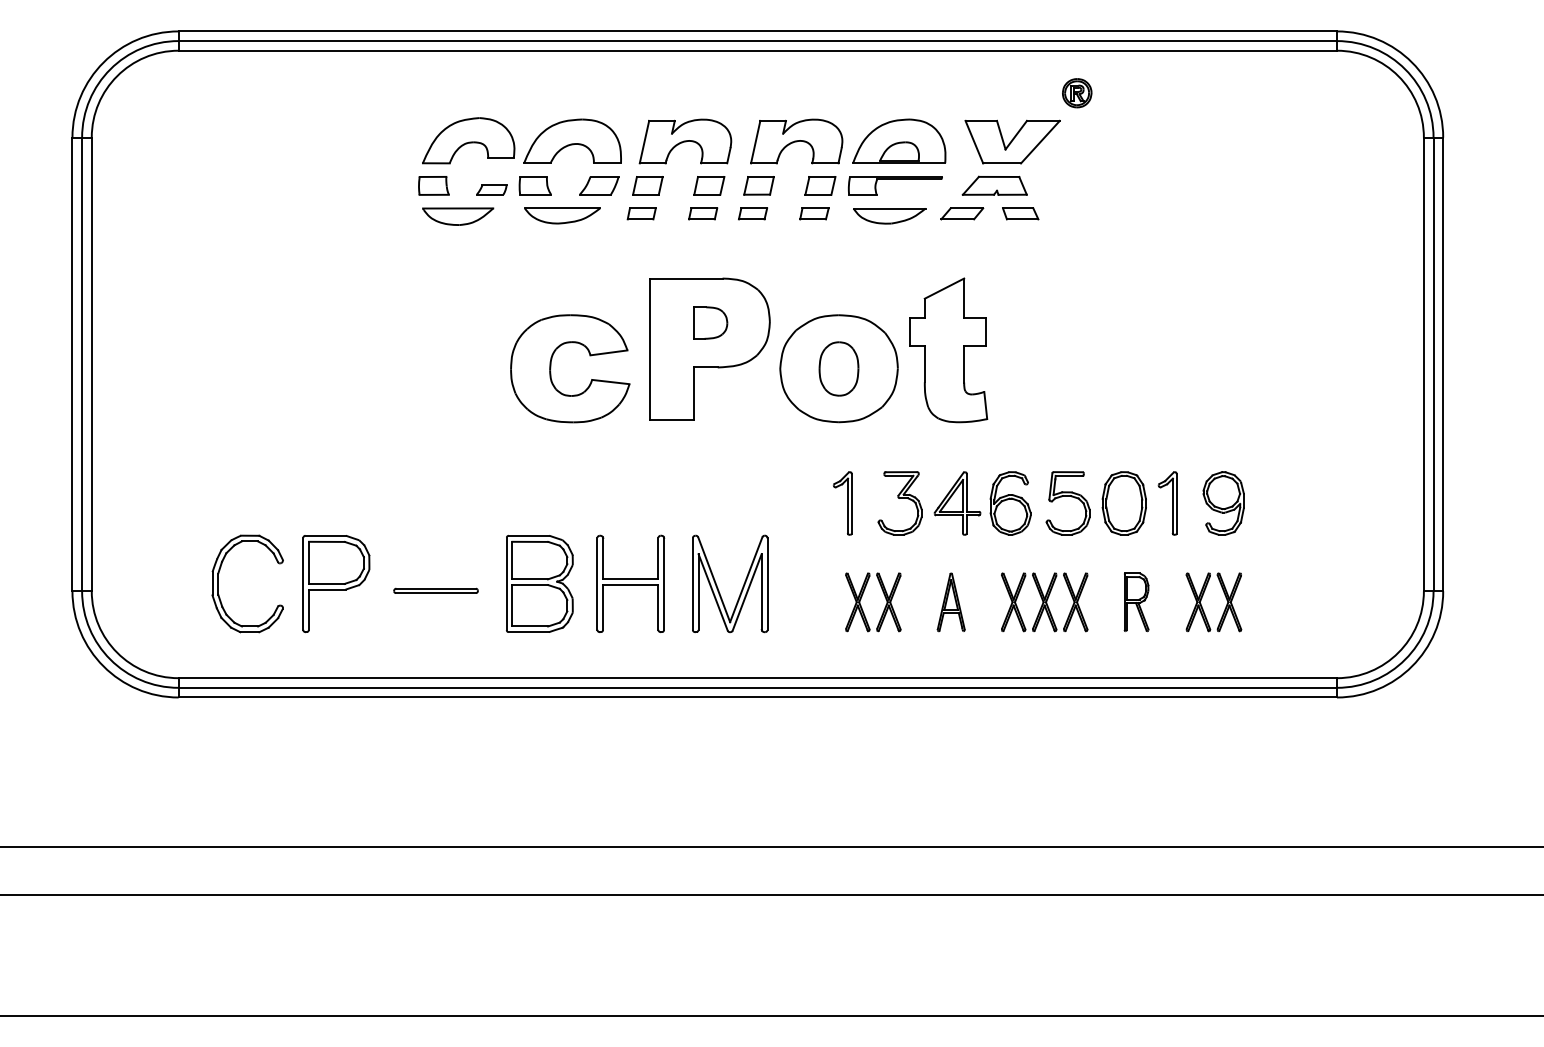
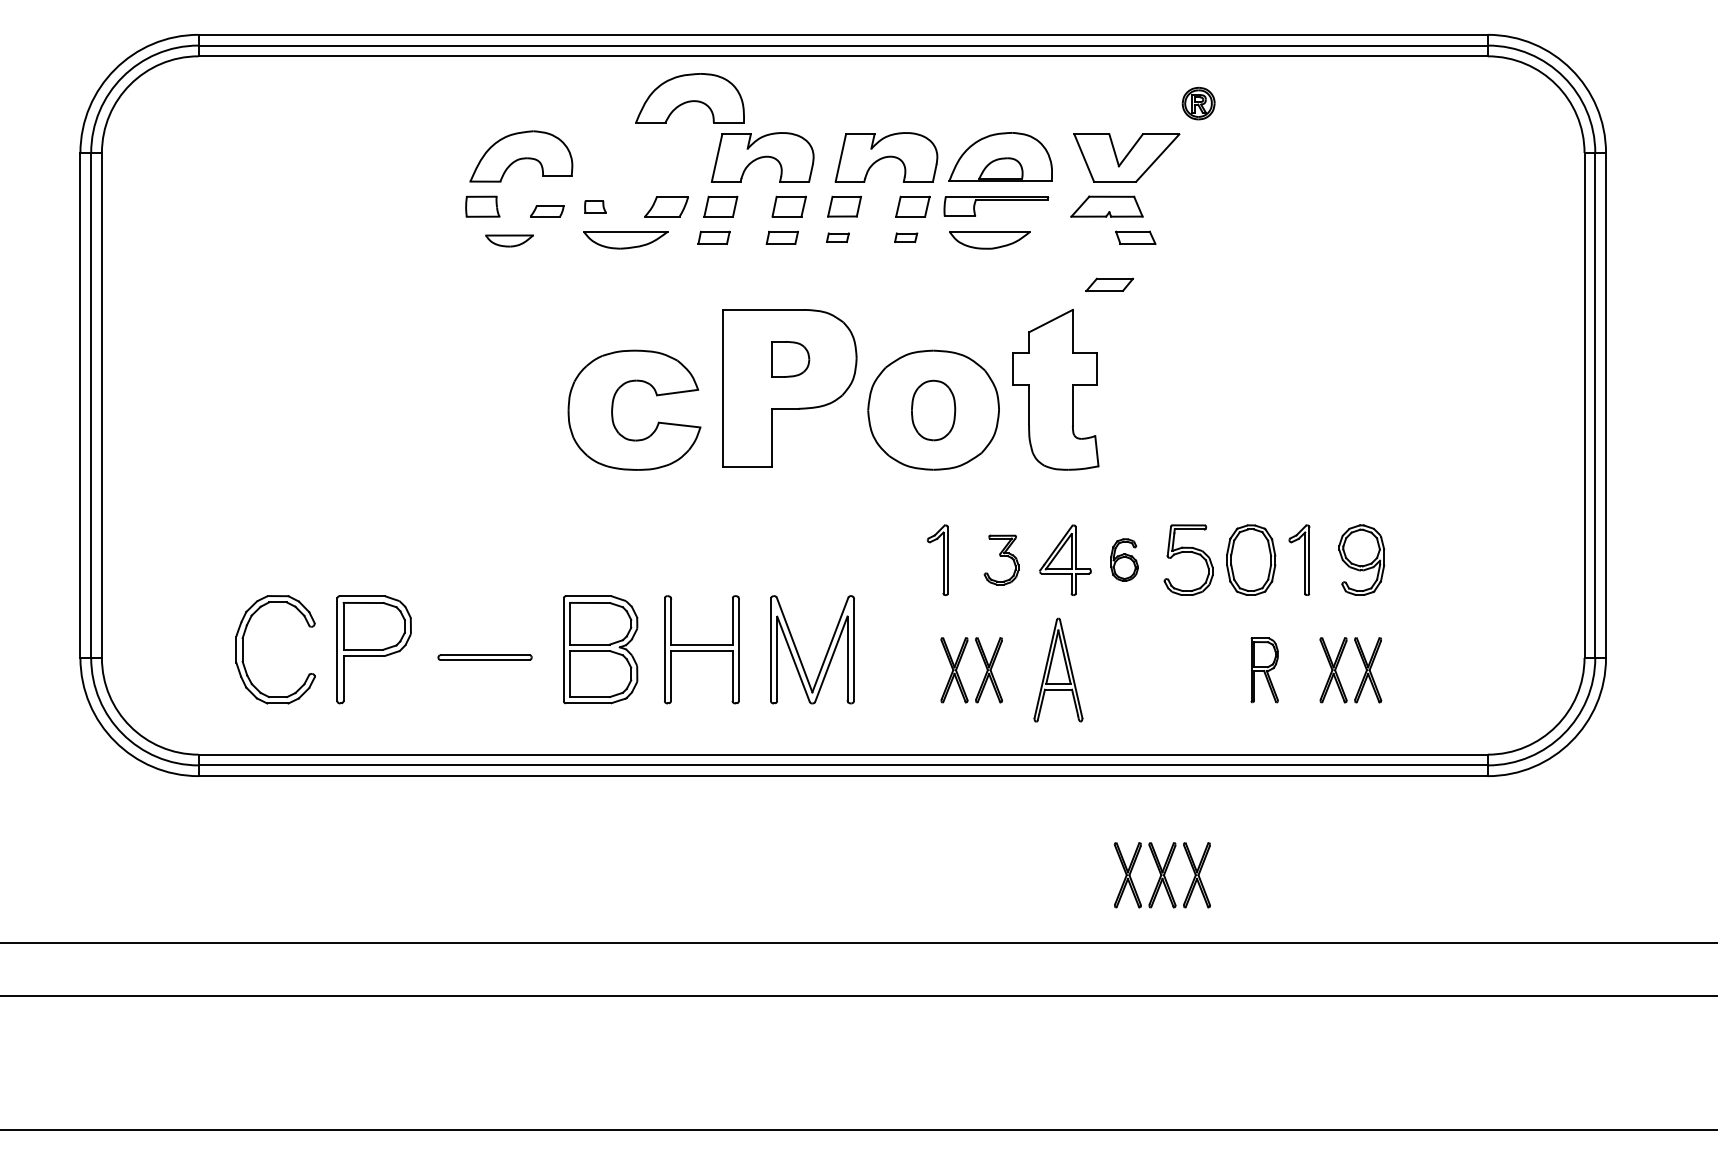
part: (572, 141) -> (689, 98), moved
part: (535, 185) -> (595, 206), size x0.6
part: (752, 213) -> (837, 237), size x0.7
part: (813, 213) -> (905, 237), size x0.7
part: (962, 213) -> (1109, 284), moved
part: (457, 216) -> (509, 240), size x0.6
part: (900, 502) -> (1001, 559), size x0.7
part: (1010, 502) -> (1124, 559), size x0.6
part: (951, 602) -> (1058, 670), size x1.6
part: (1043, 602) -> (1161, 875), moved

